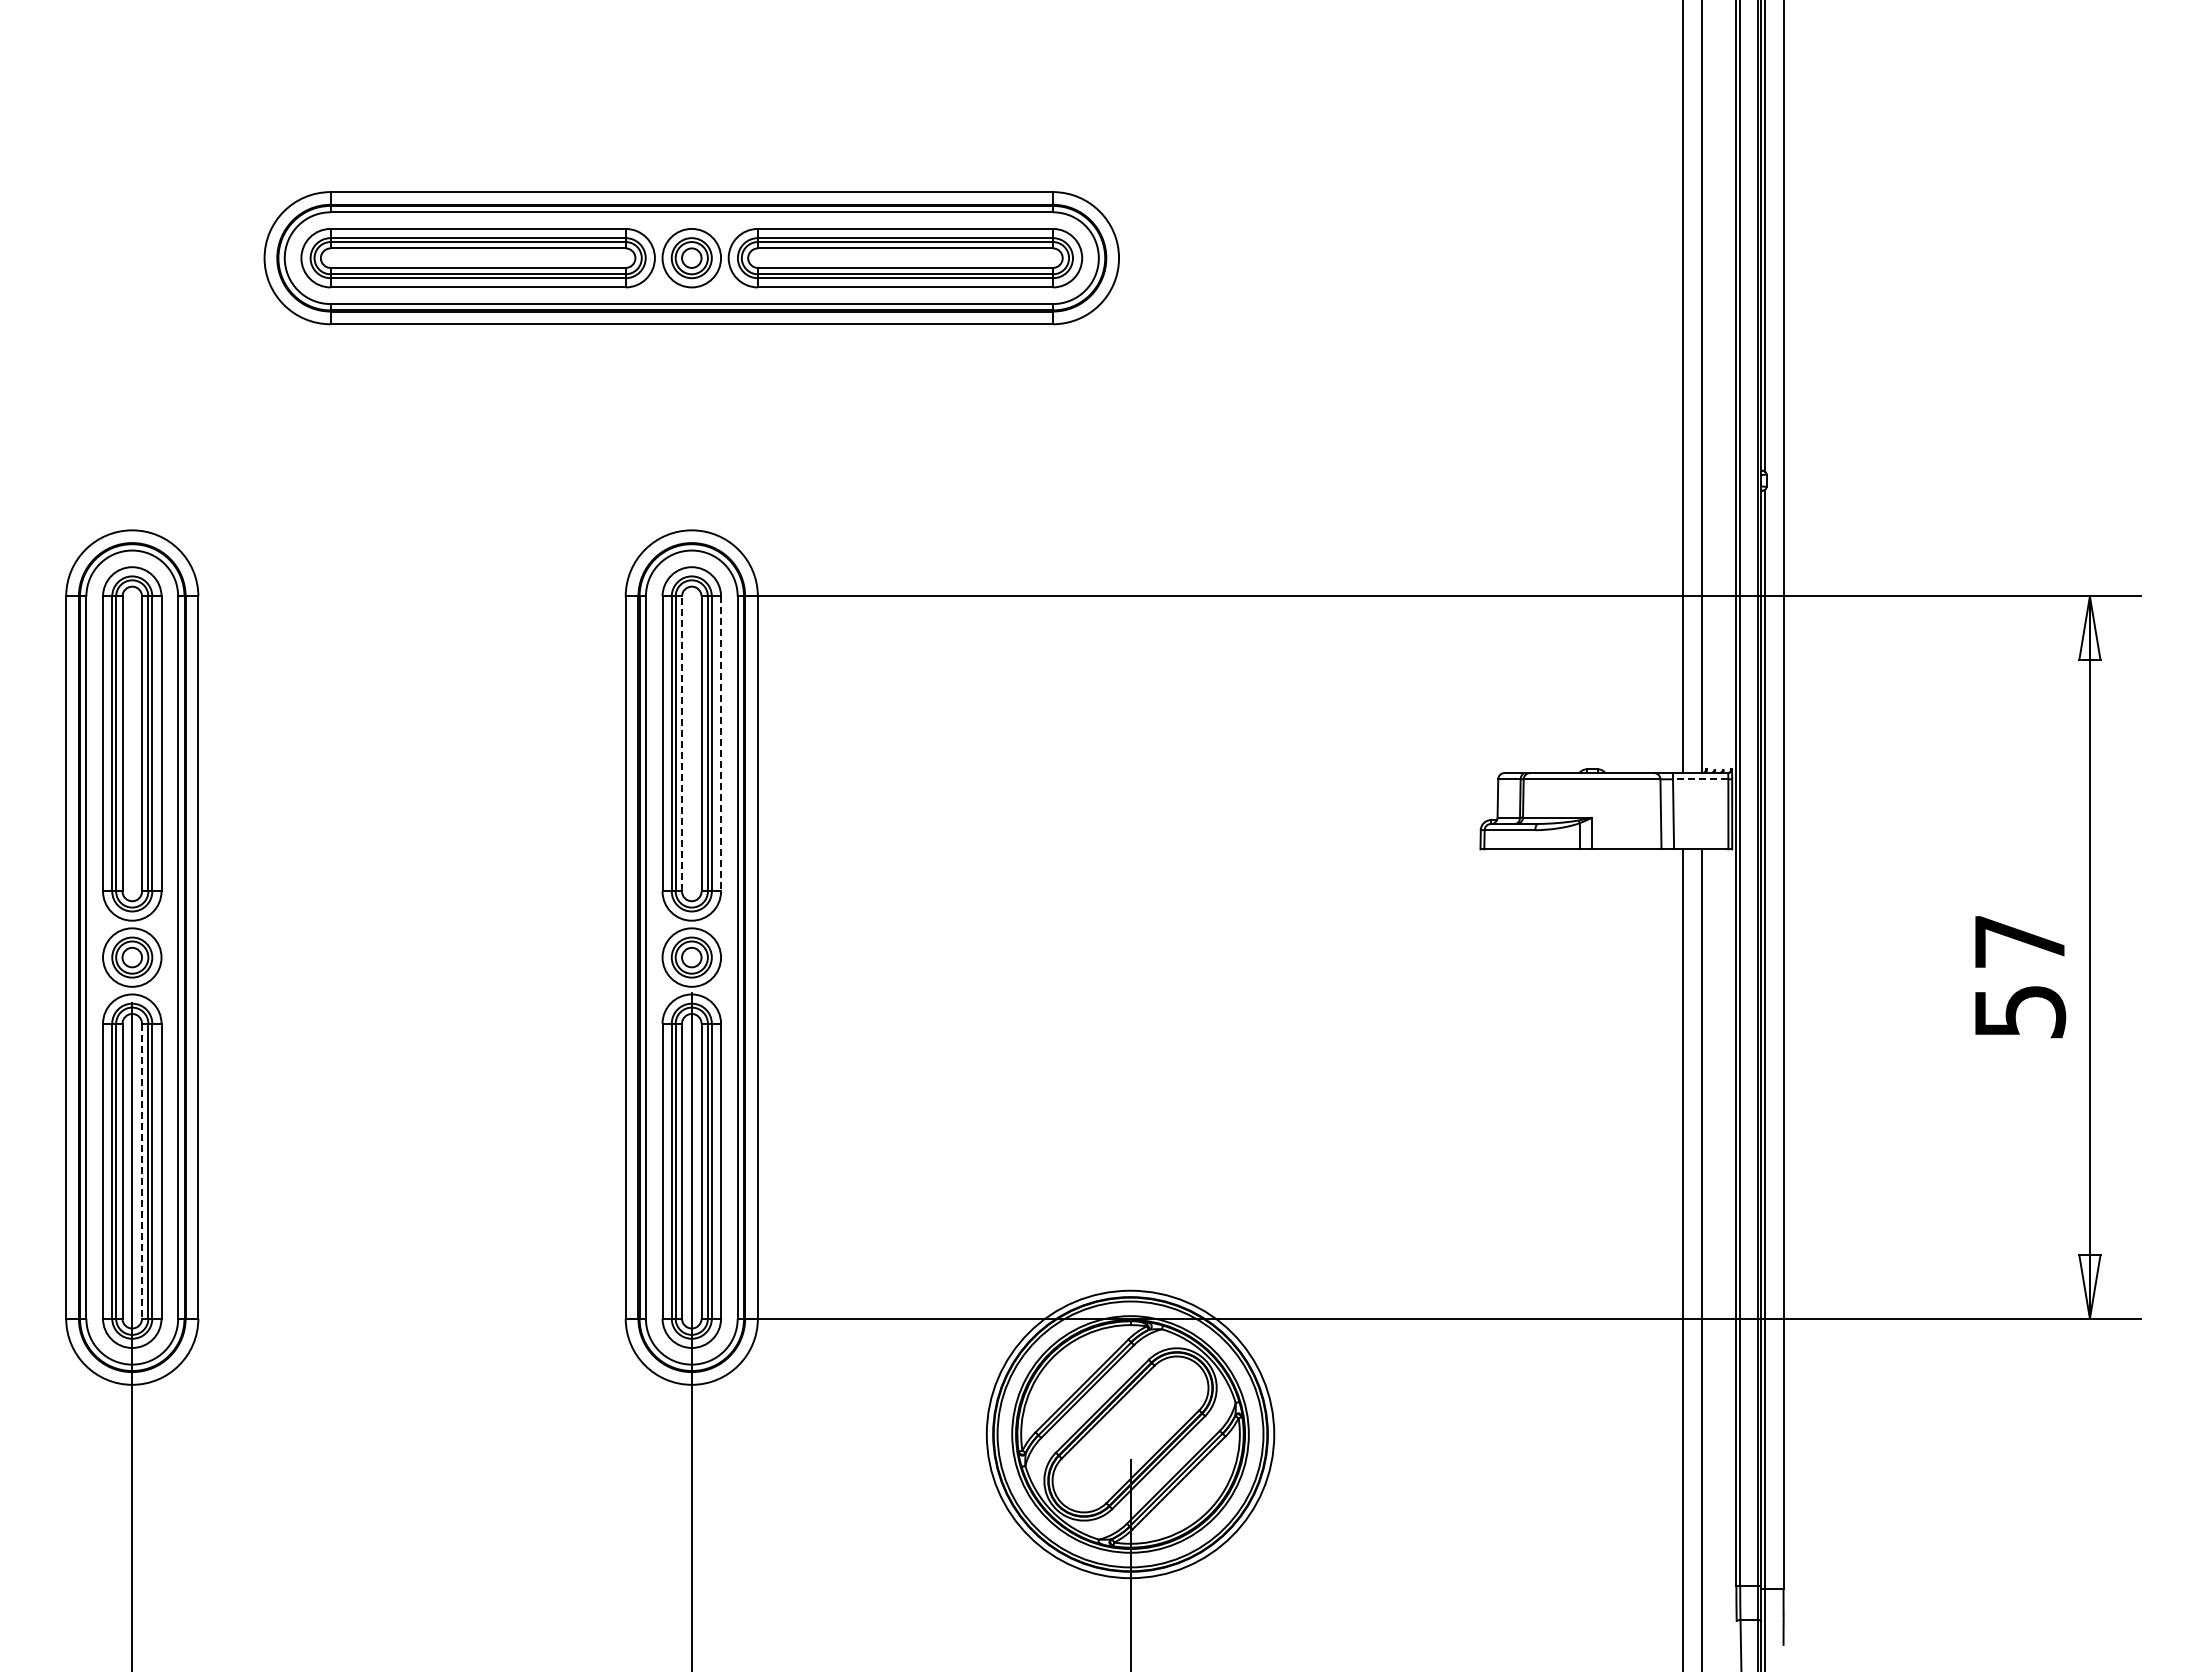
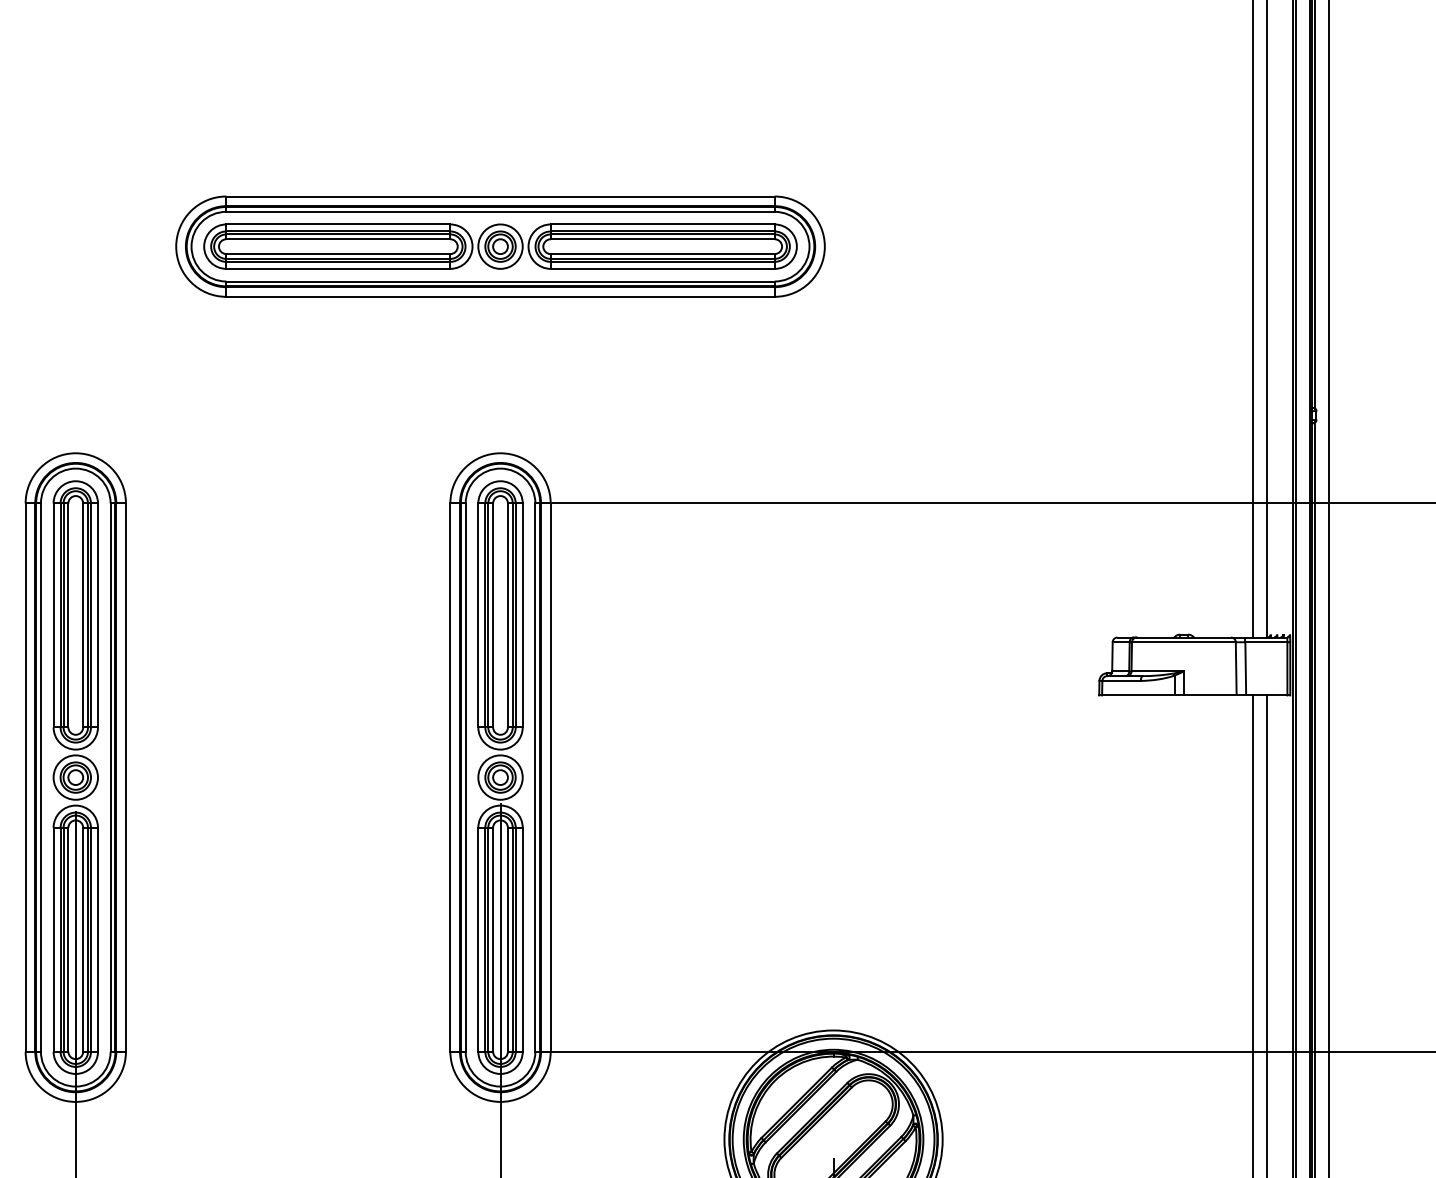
line: (682, 743) -> (493, 615), dashed -> solid
line: (721, 743) -> (523, 615), dashed -> solid
line: (1700, 779) -> (1266, 642), dashed -> solid
line: (142, 1171) -> (83, 939), dashed -> solid

